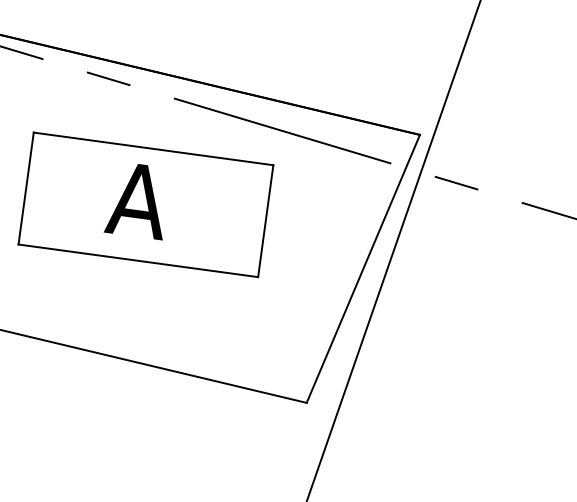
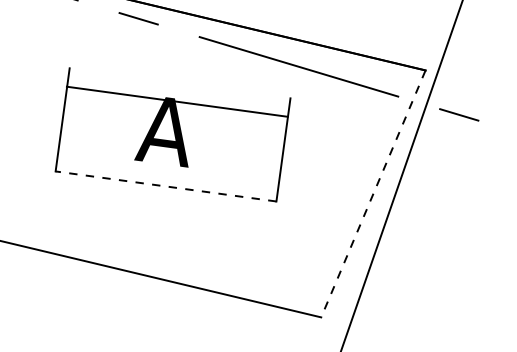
line: (153, 148) -> (177, 101), moved
line: (138, 260) -> (166, 186), solid -> dashed
line: (363, 269) -> (373, 194), solid -> dashed

